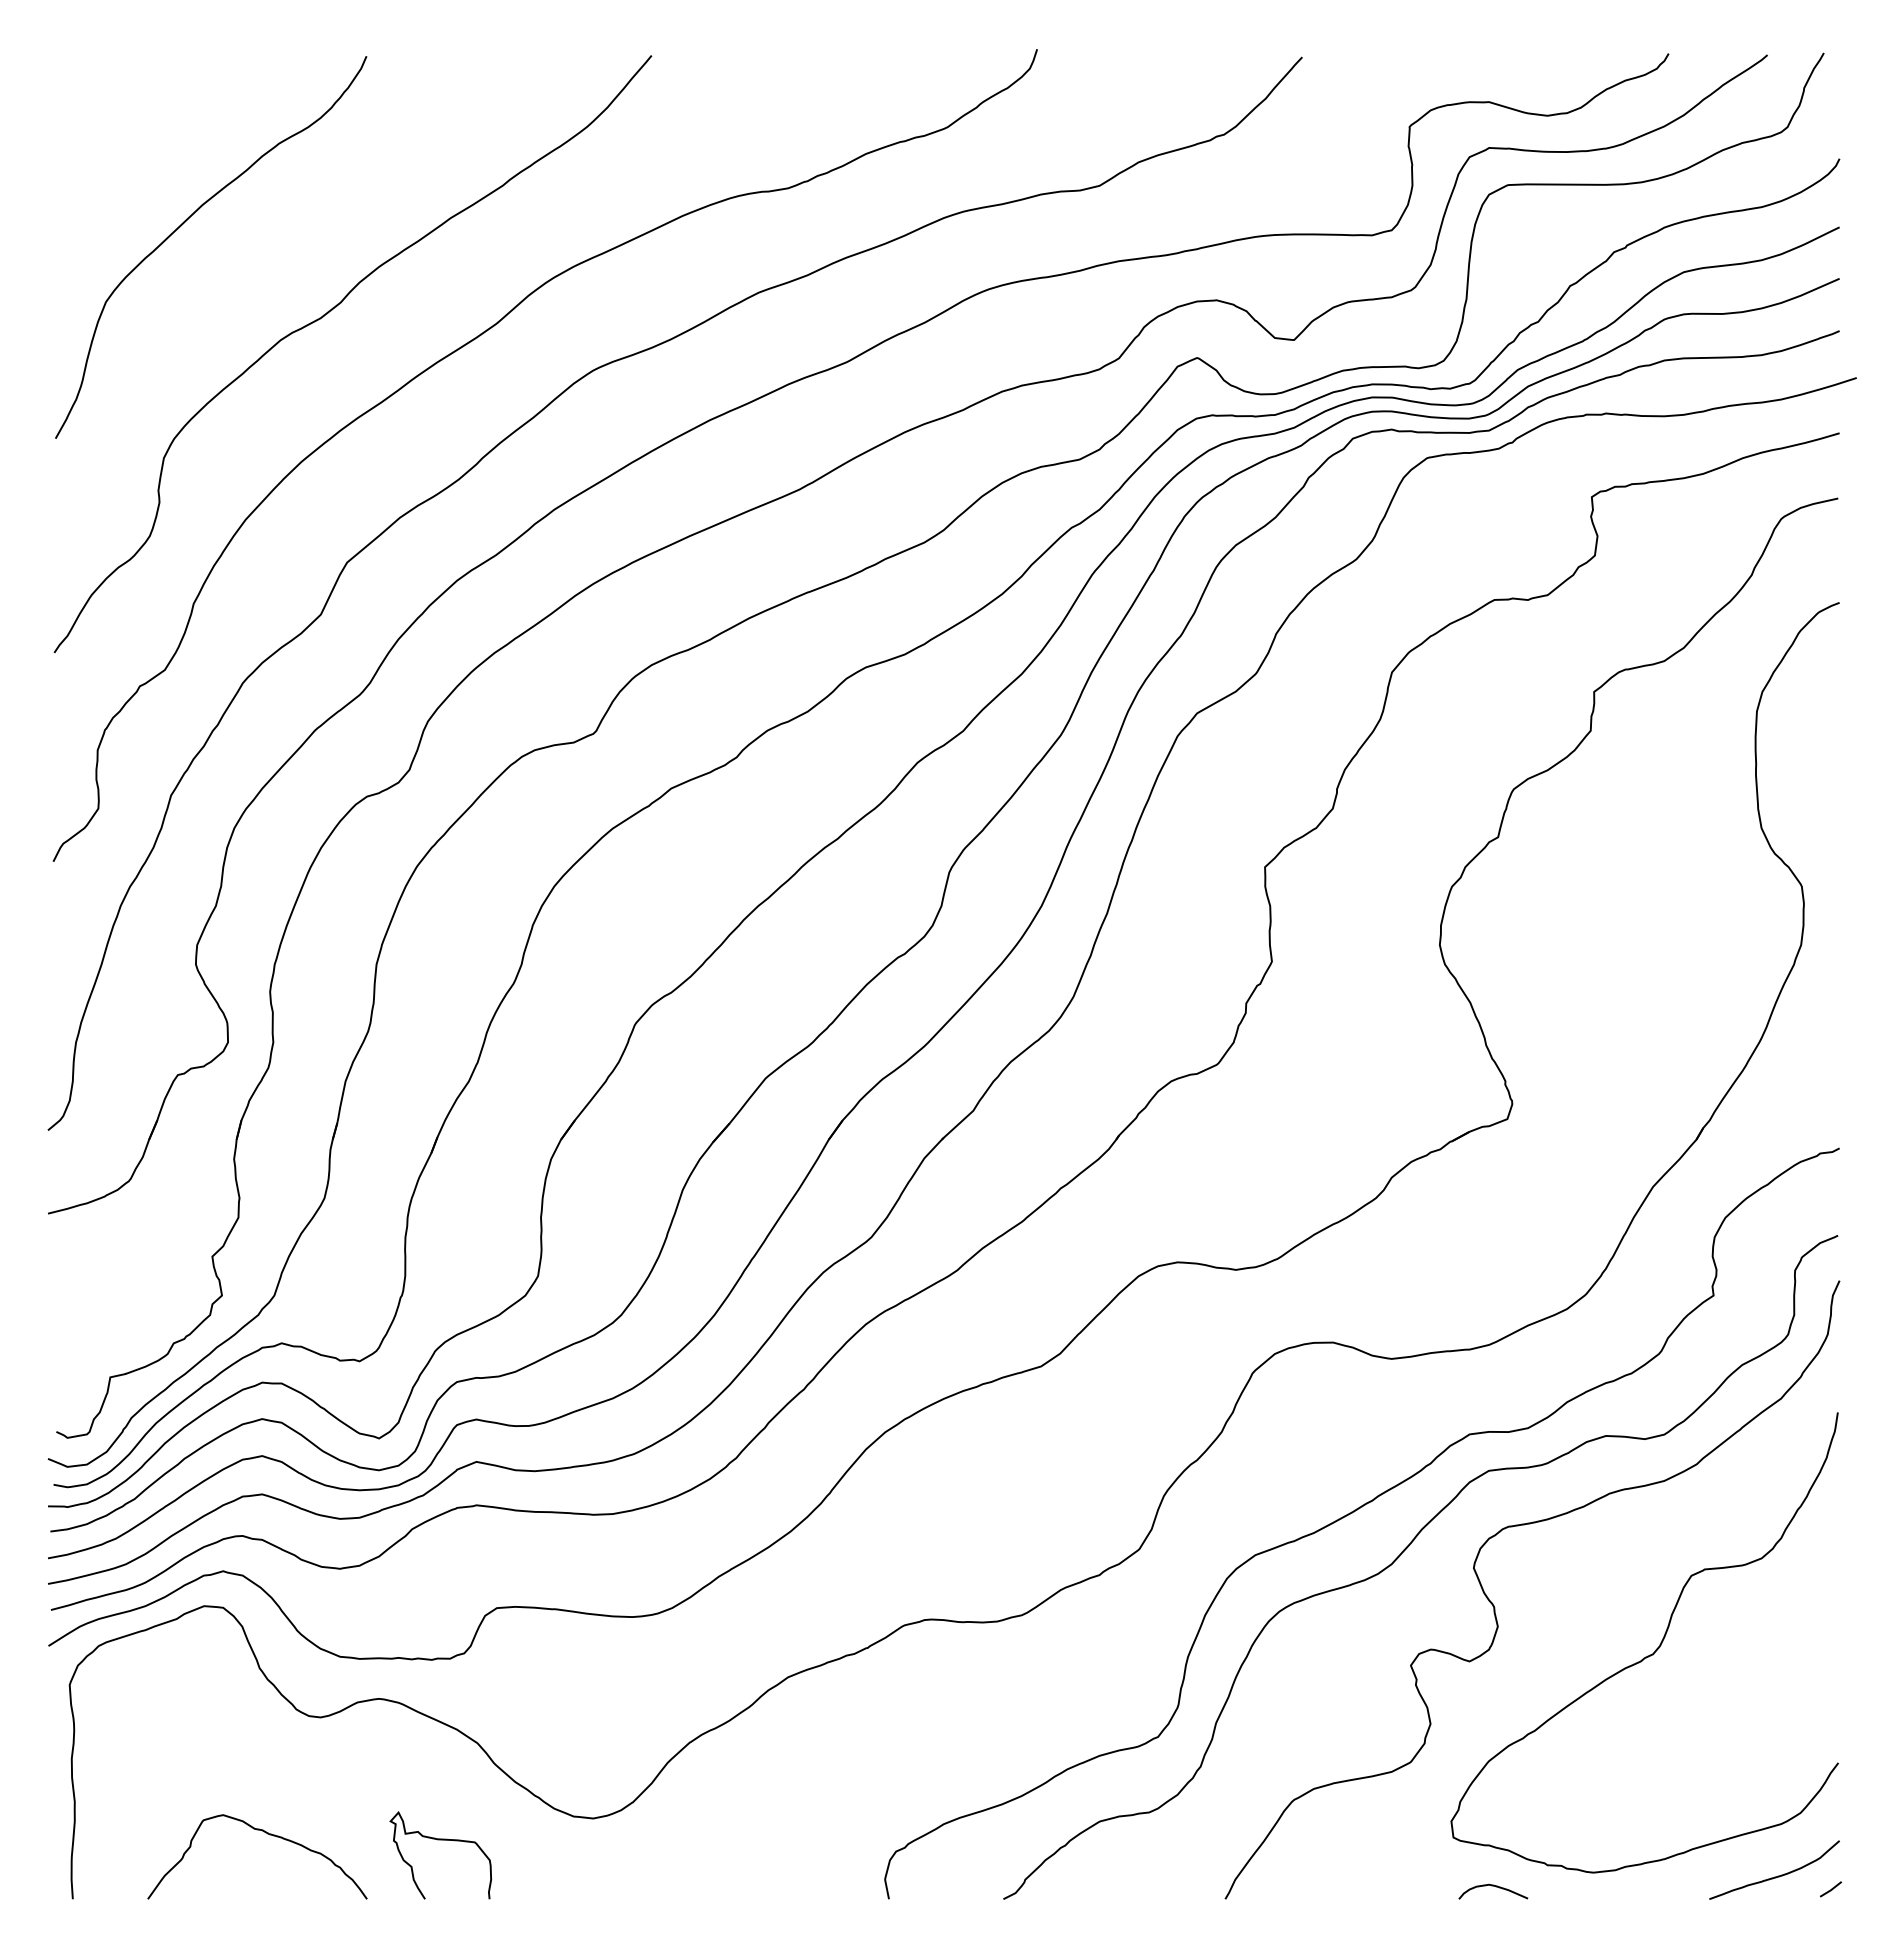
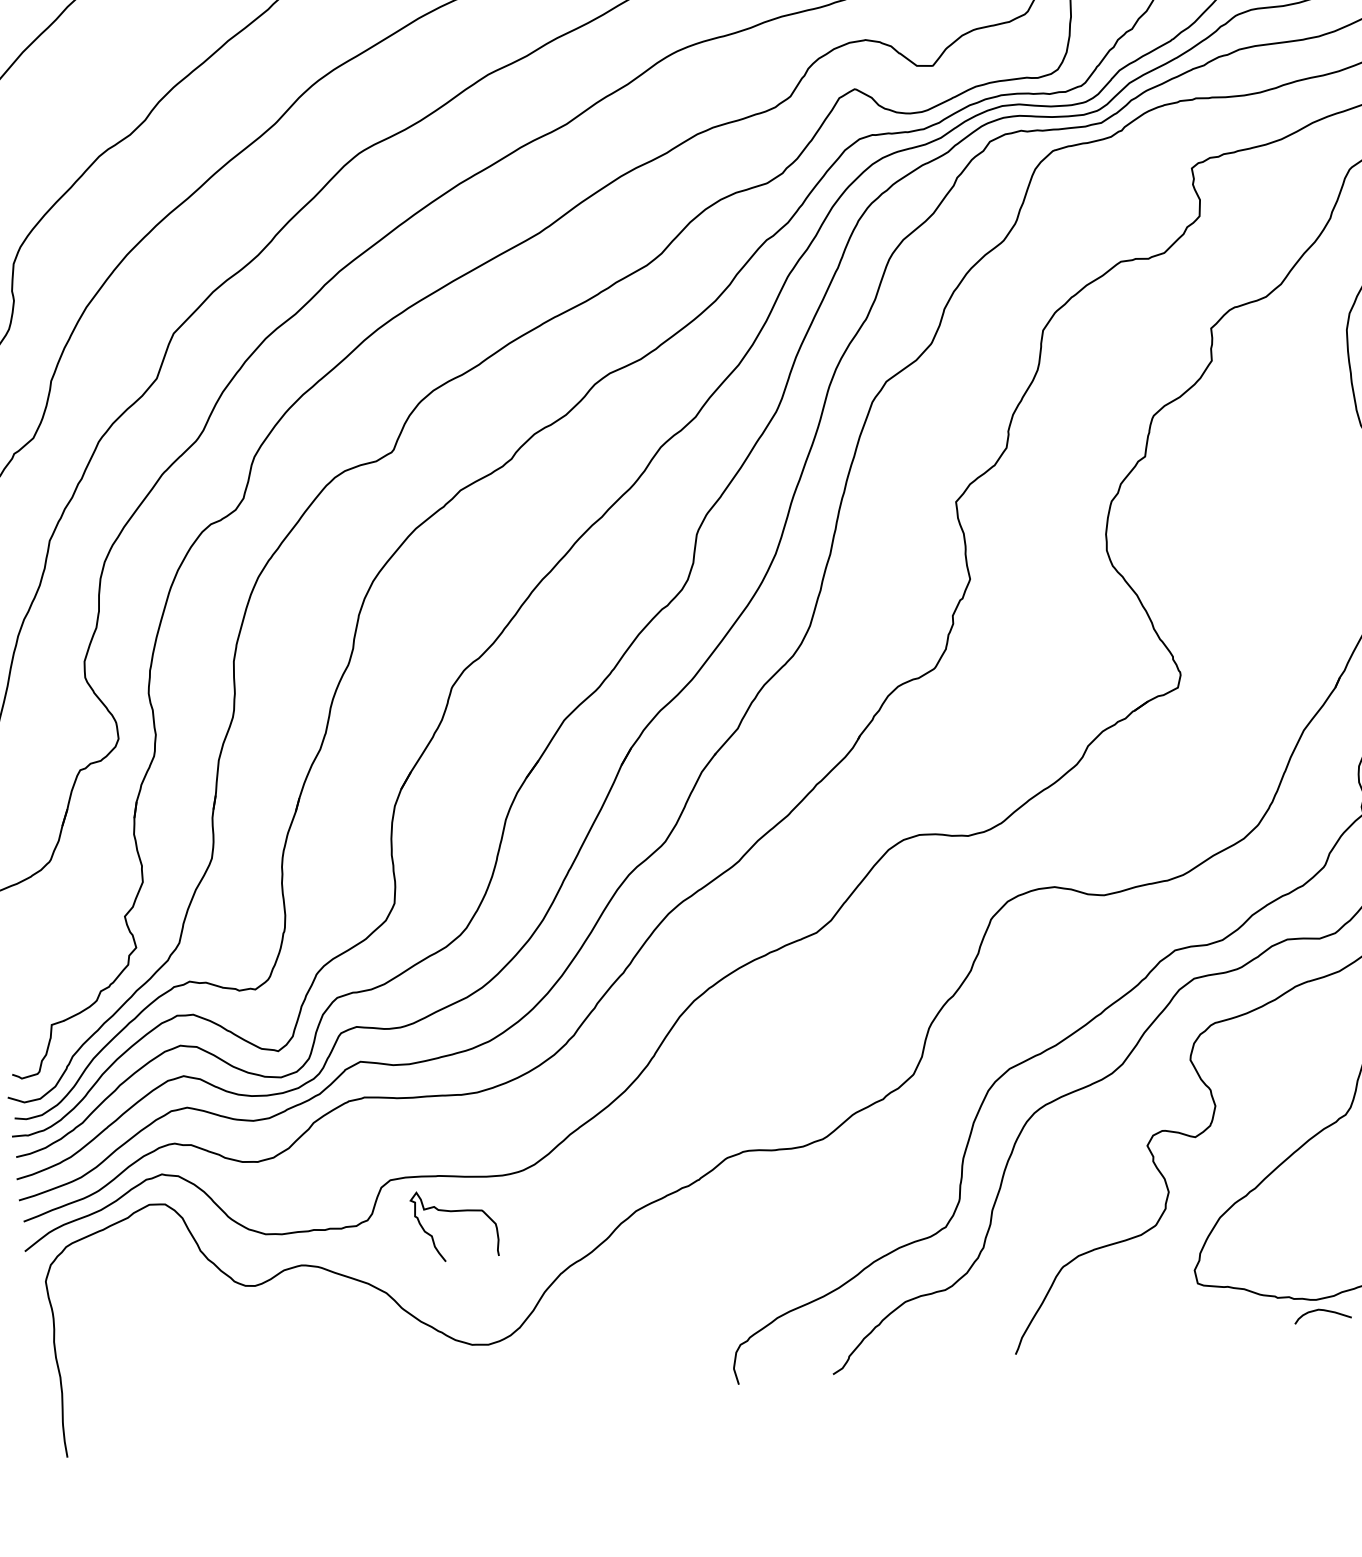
curve: (267, 1834) -> (221, 1386), removed
curve: (440, 1840) -> (453, 1212), moved
curve: (1493, 1886) -> (1322, 1310), moved

